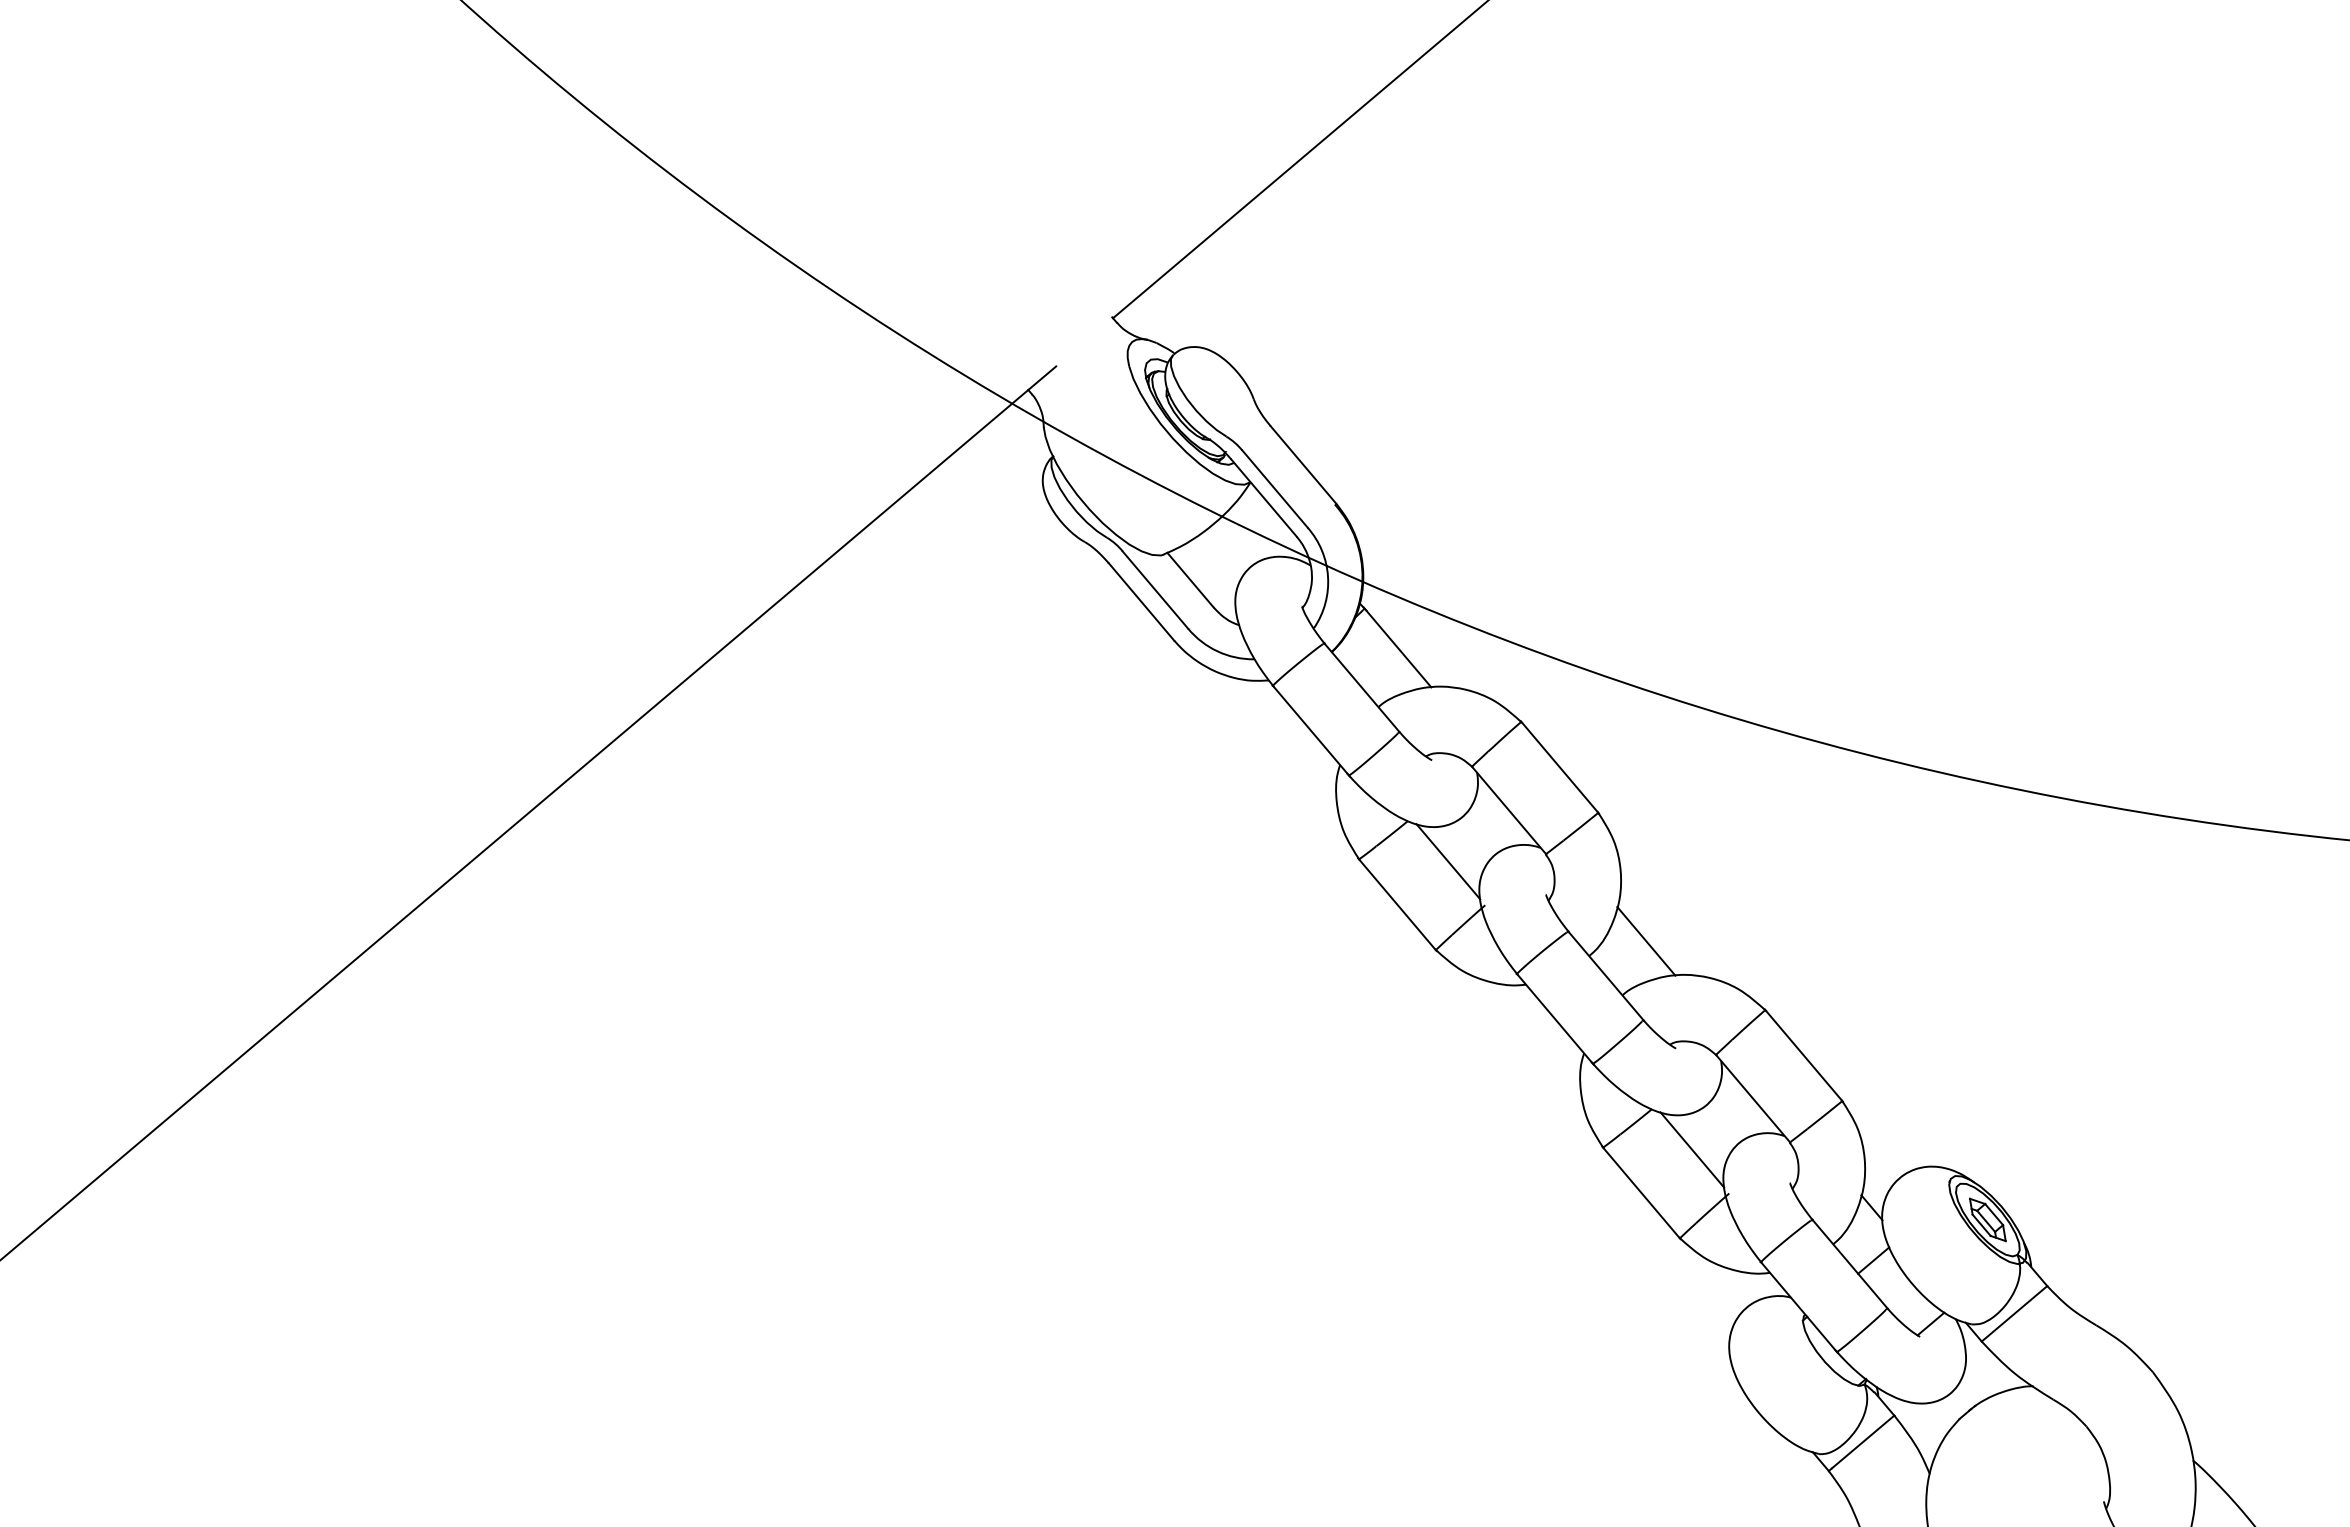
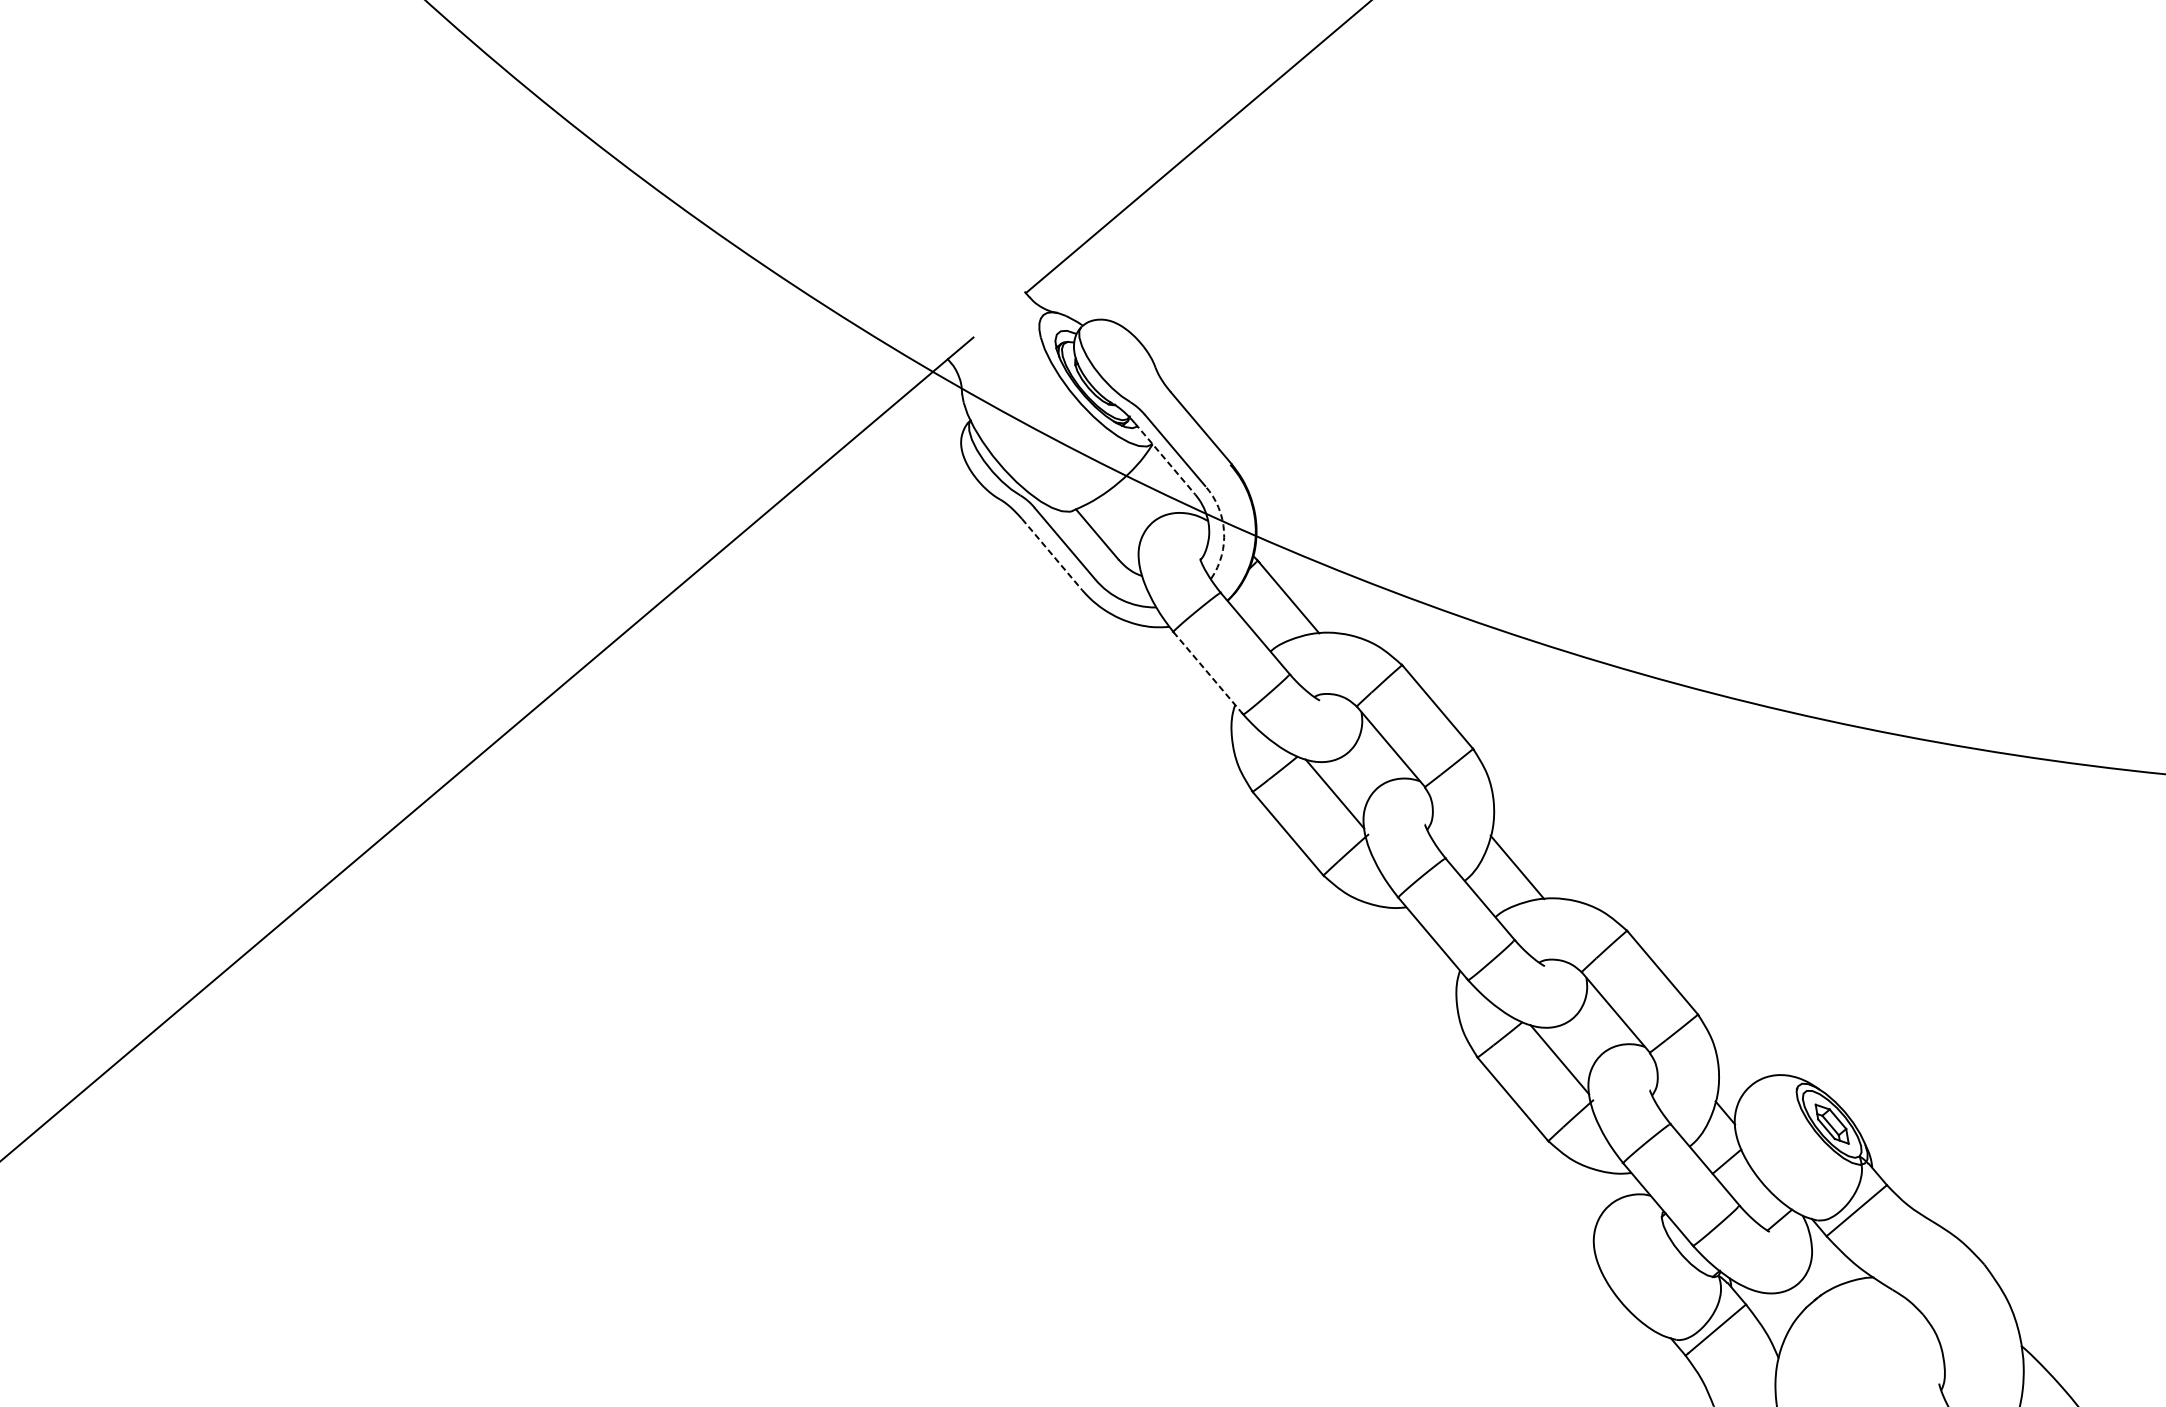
line: (1264, 498) -> (1165, 459), solid -> dashed
arc: (1328, 576) -> (1224, 531), solid -> dashed
line: (1141, 601) -> (1052, 554), solid -> dashed
line: (1311, 731) -> (1208, 674), solid -> dashed

